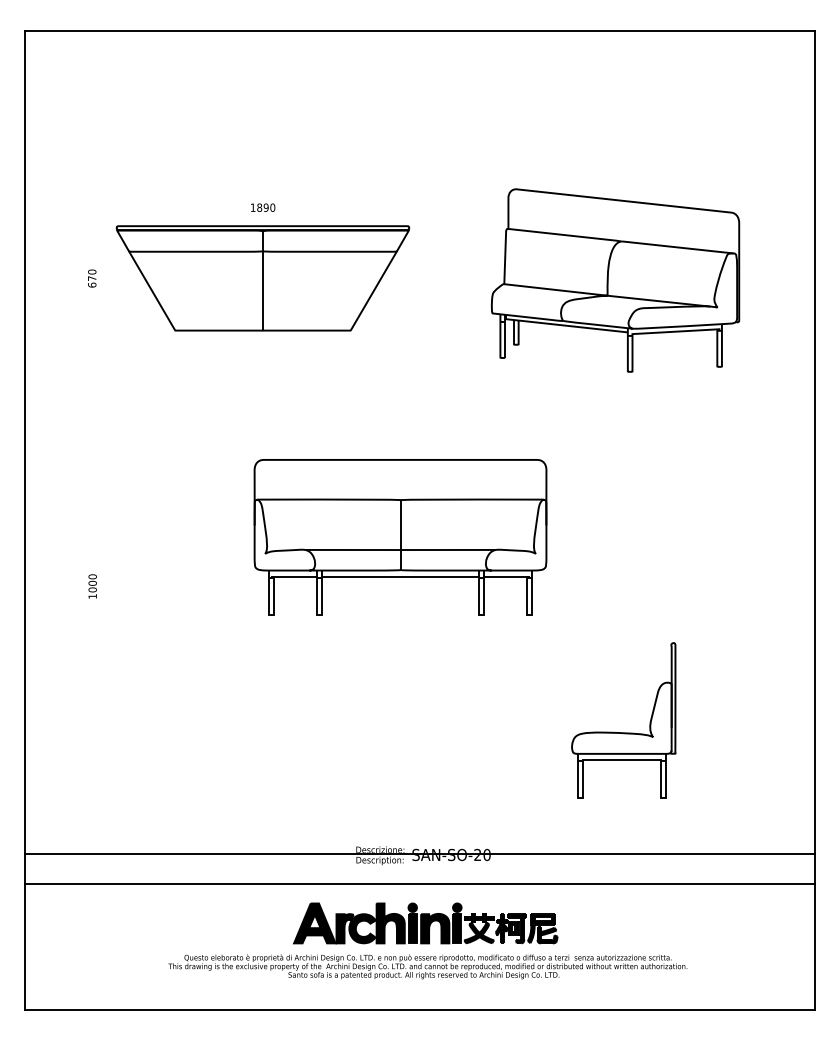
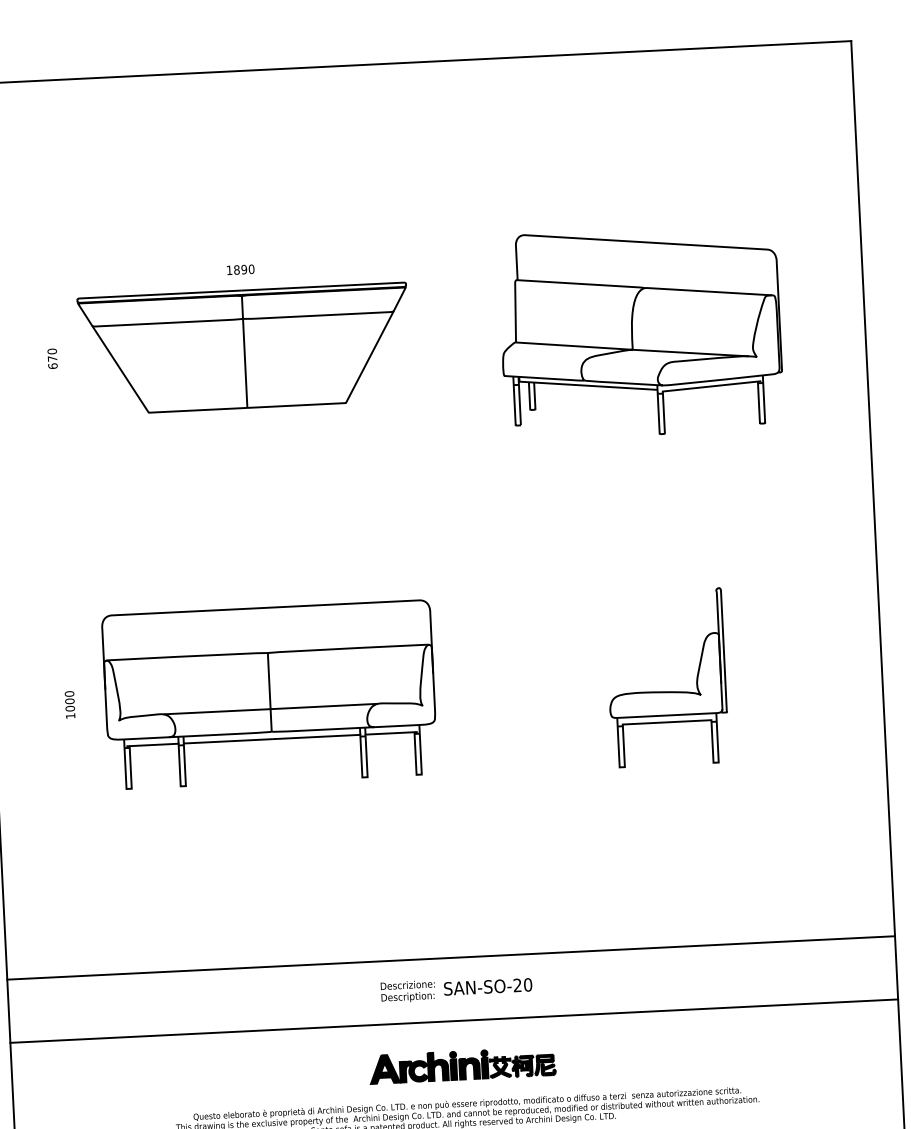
part: (400, 537) -> (269, 695), moved
part: (623, 732) -> (667, 691), moved
line: (419, 853) -> (450, 957), moved
part: (425, 923) -> (462, 1065), size x0.62

